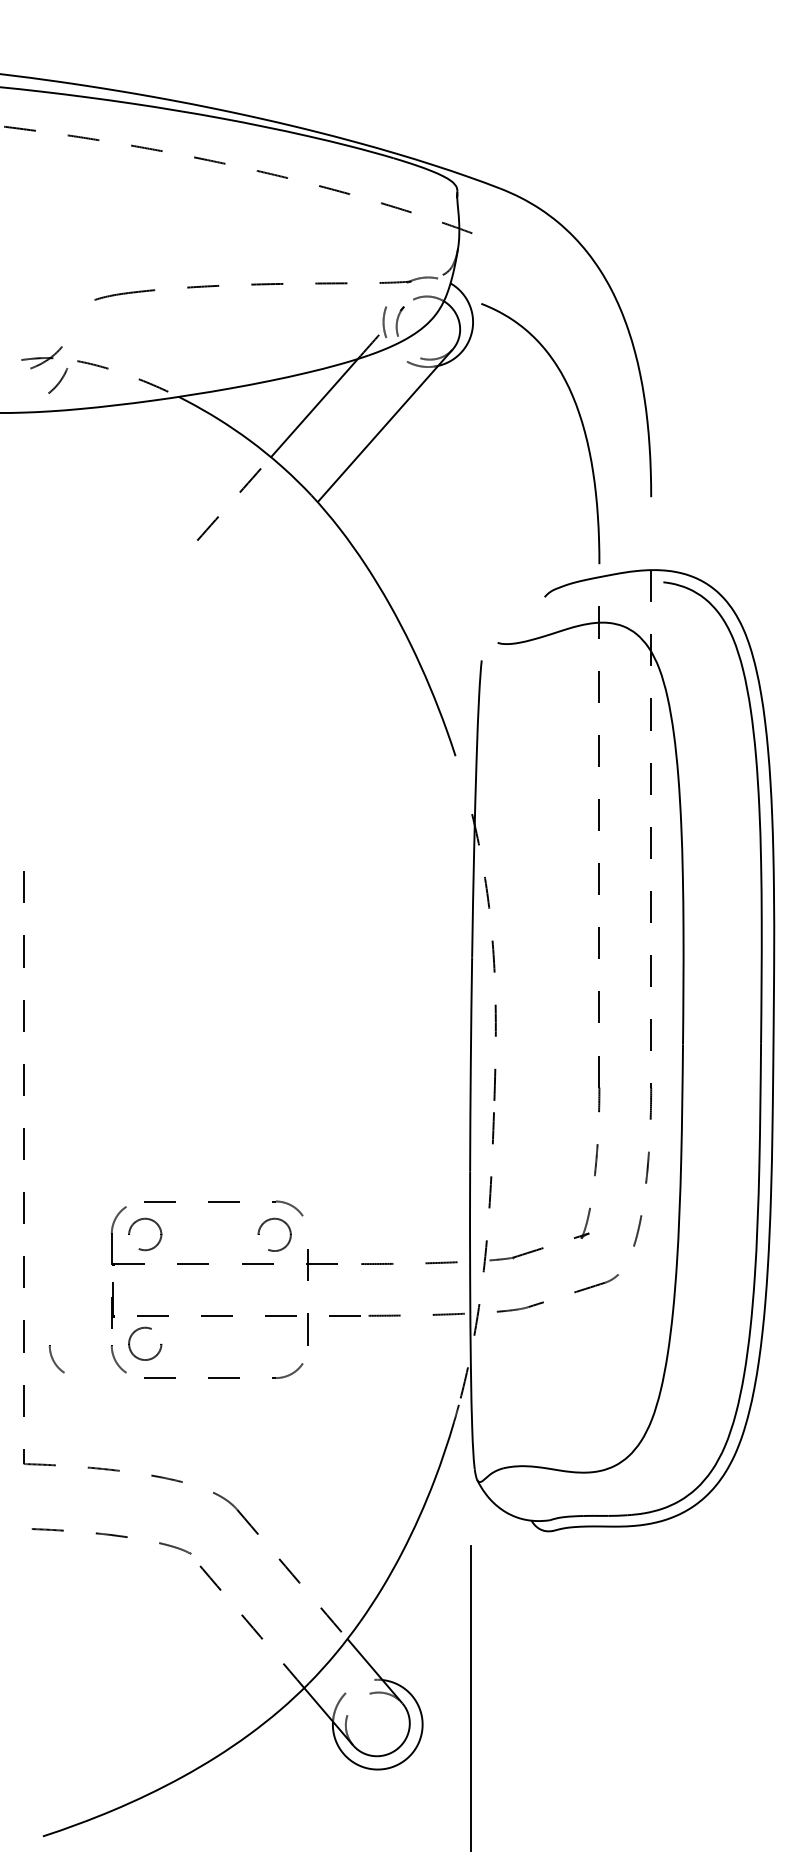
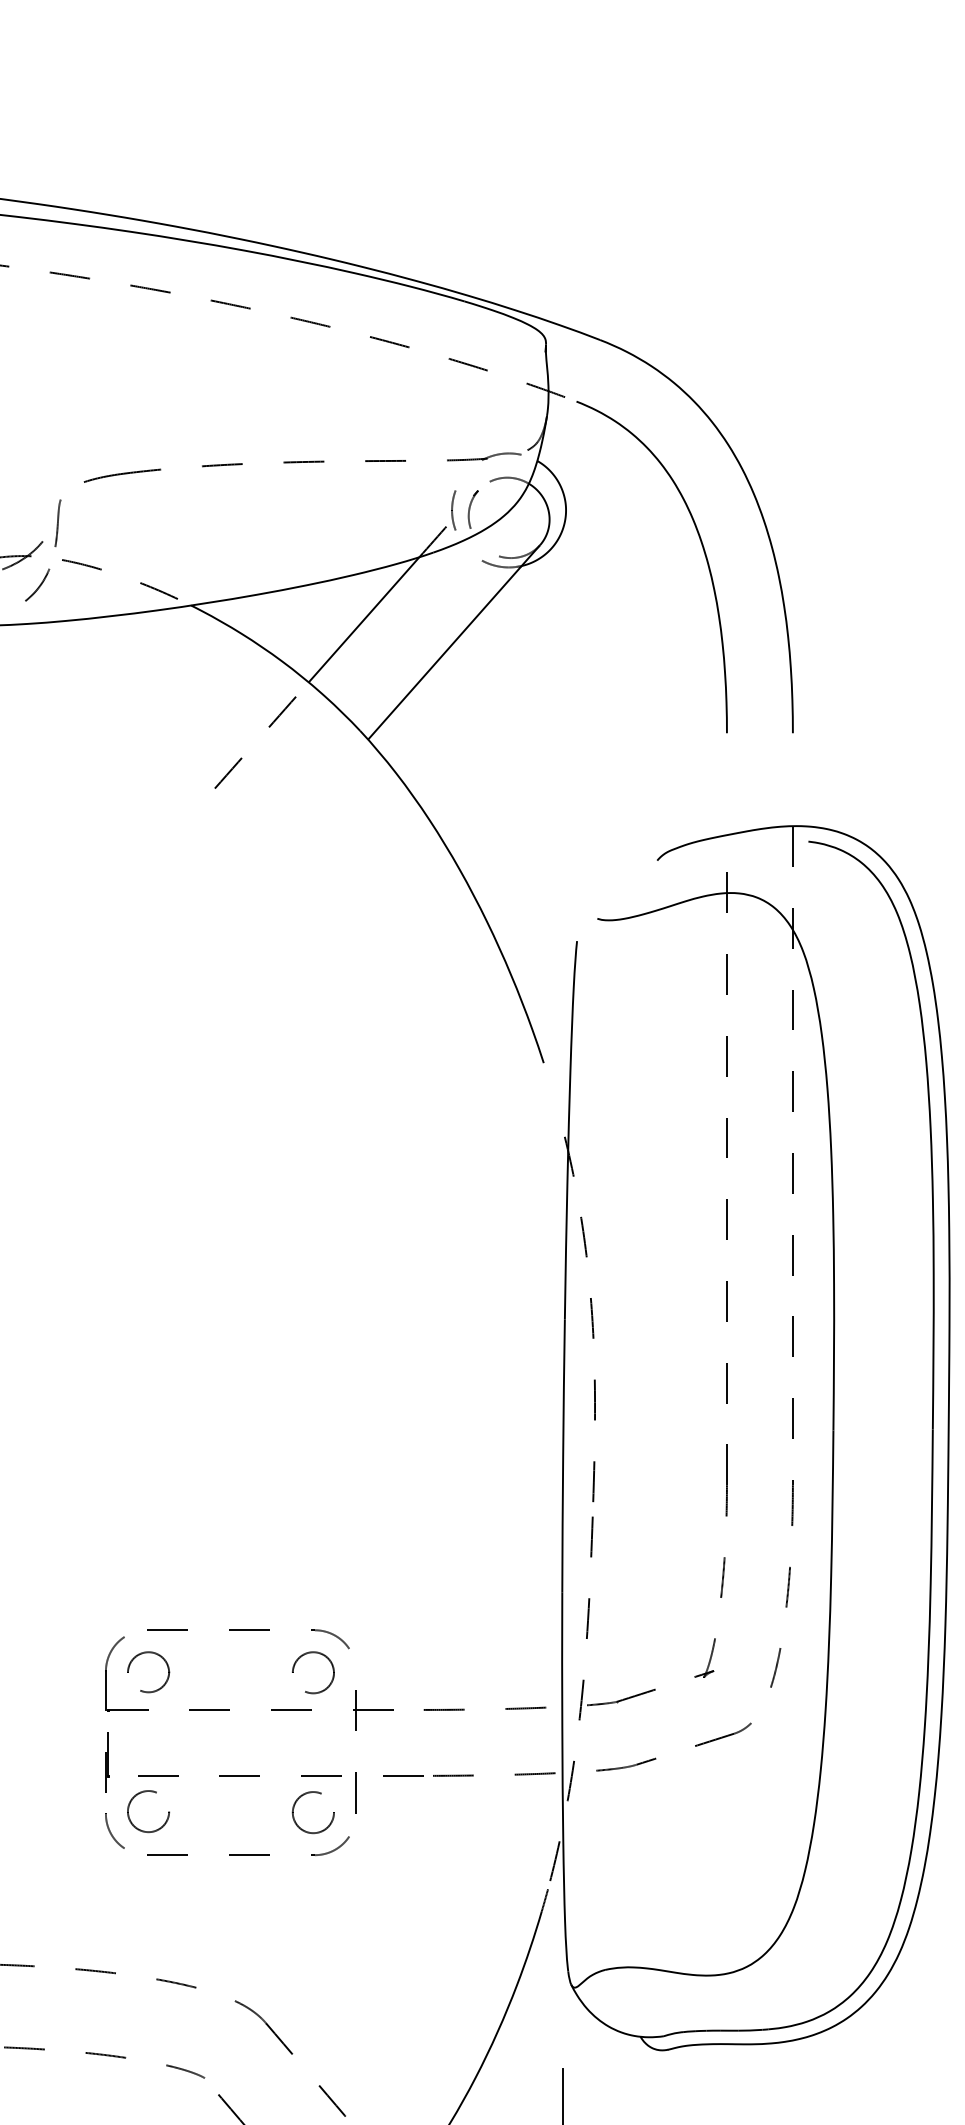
line: (74, 331) -> (58, 522), added
curve: (581, 424) -> (704, 555), moved
part: (267, 1331) -> (304, 1795), added
part: (56, 1359) -> (35, 1831), removed

